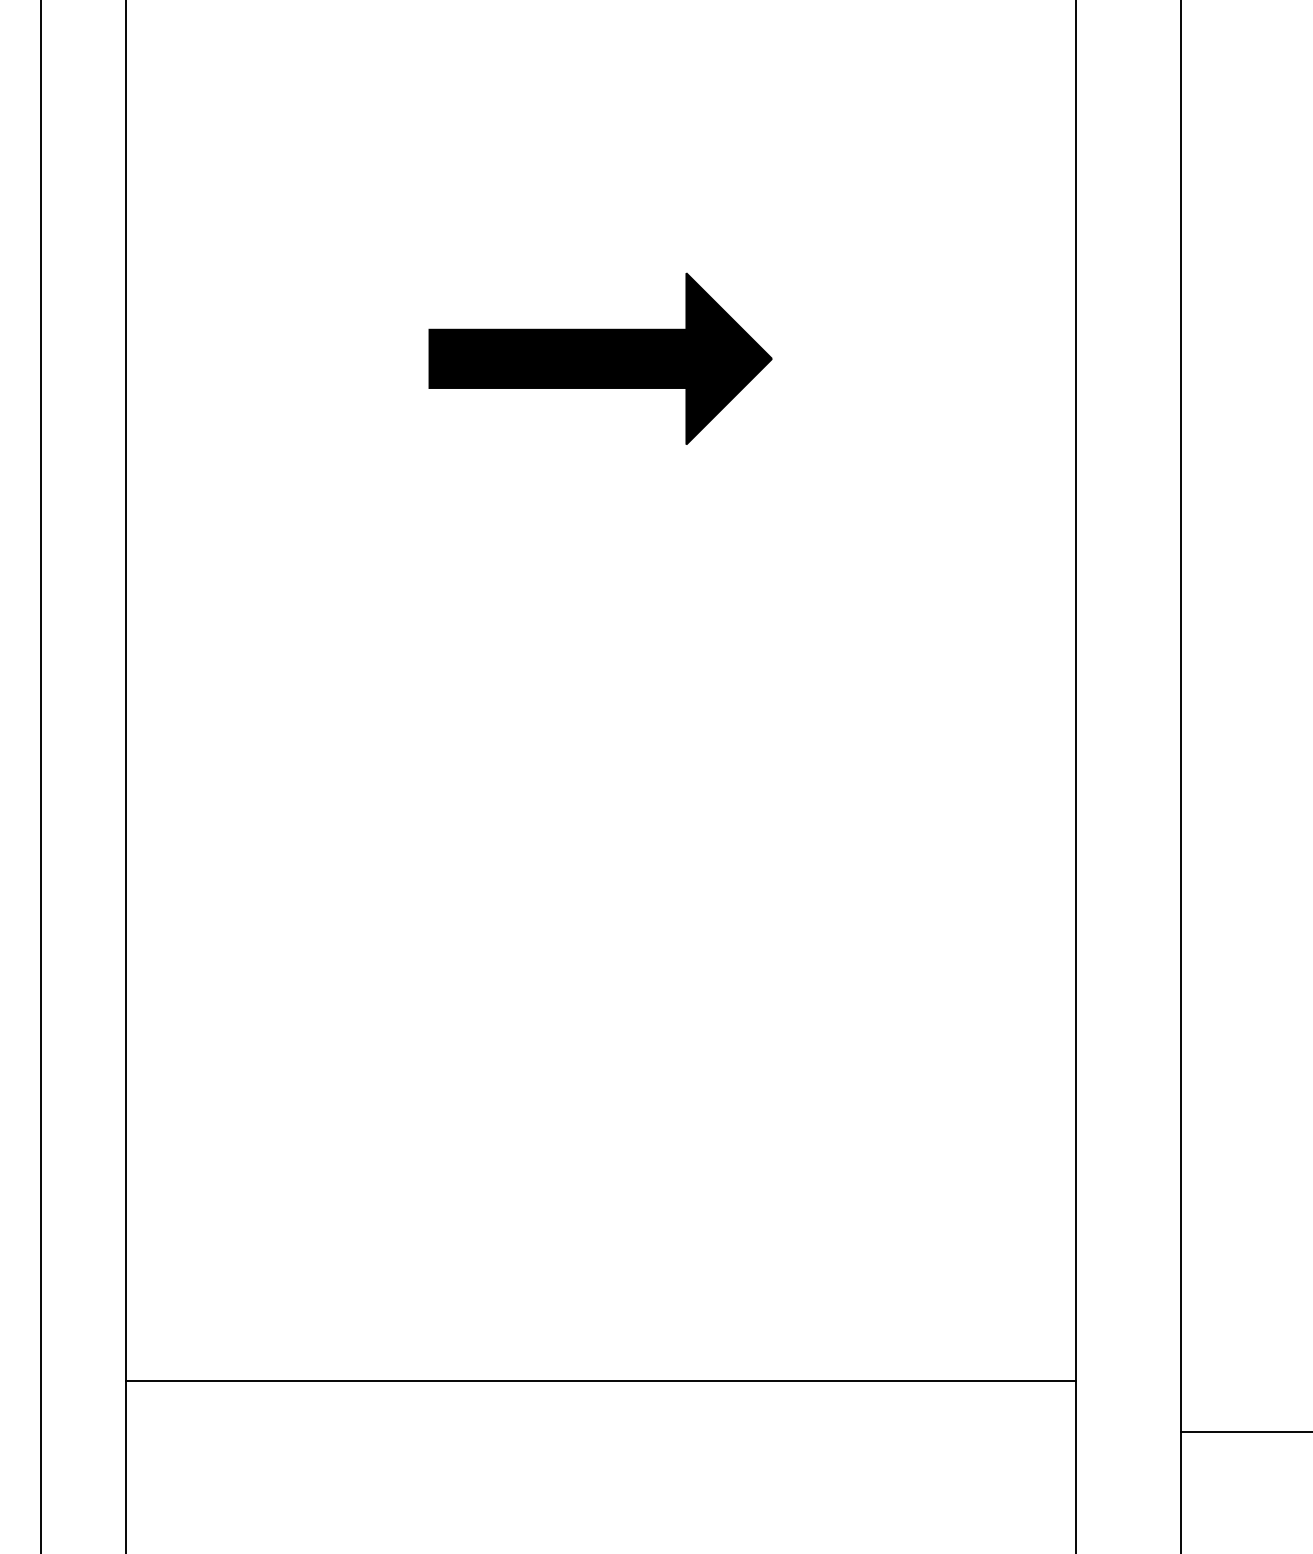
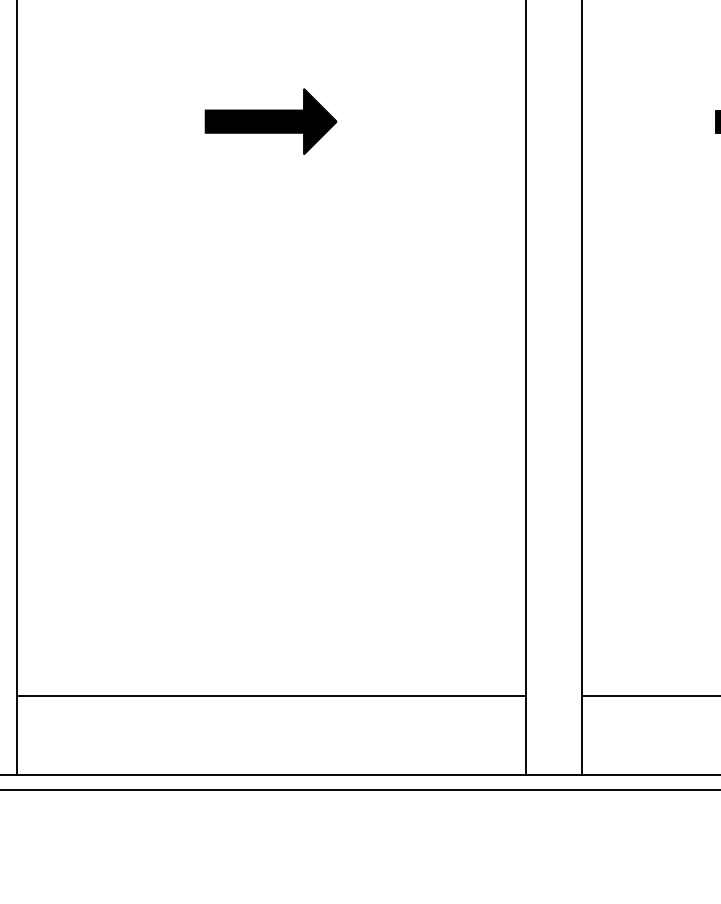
part: (599, 358) -> (270, 121), size x0.71
line: (601, 1381) -> (271, 696), moved

